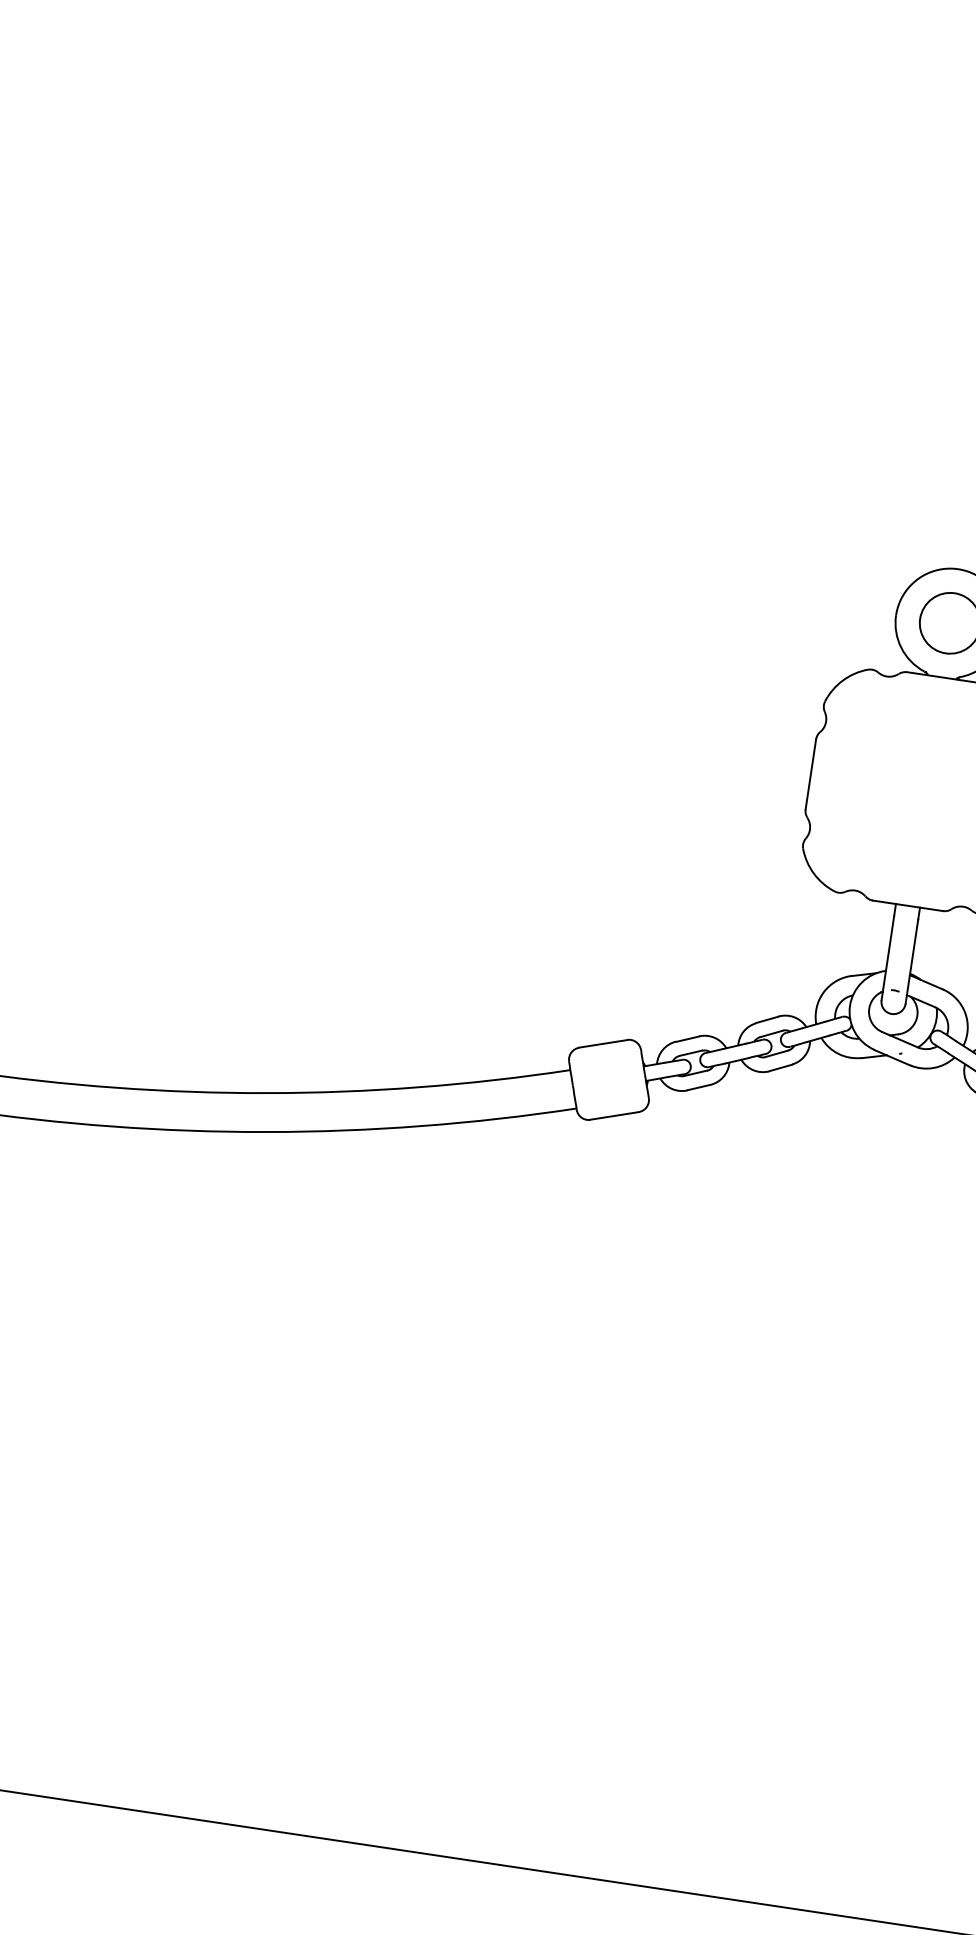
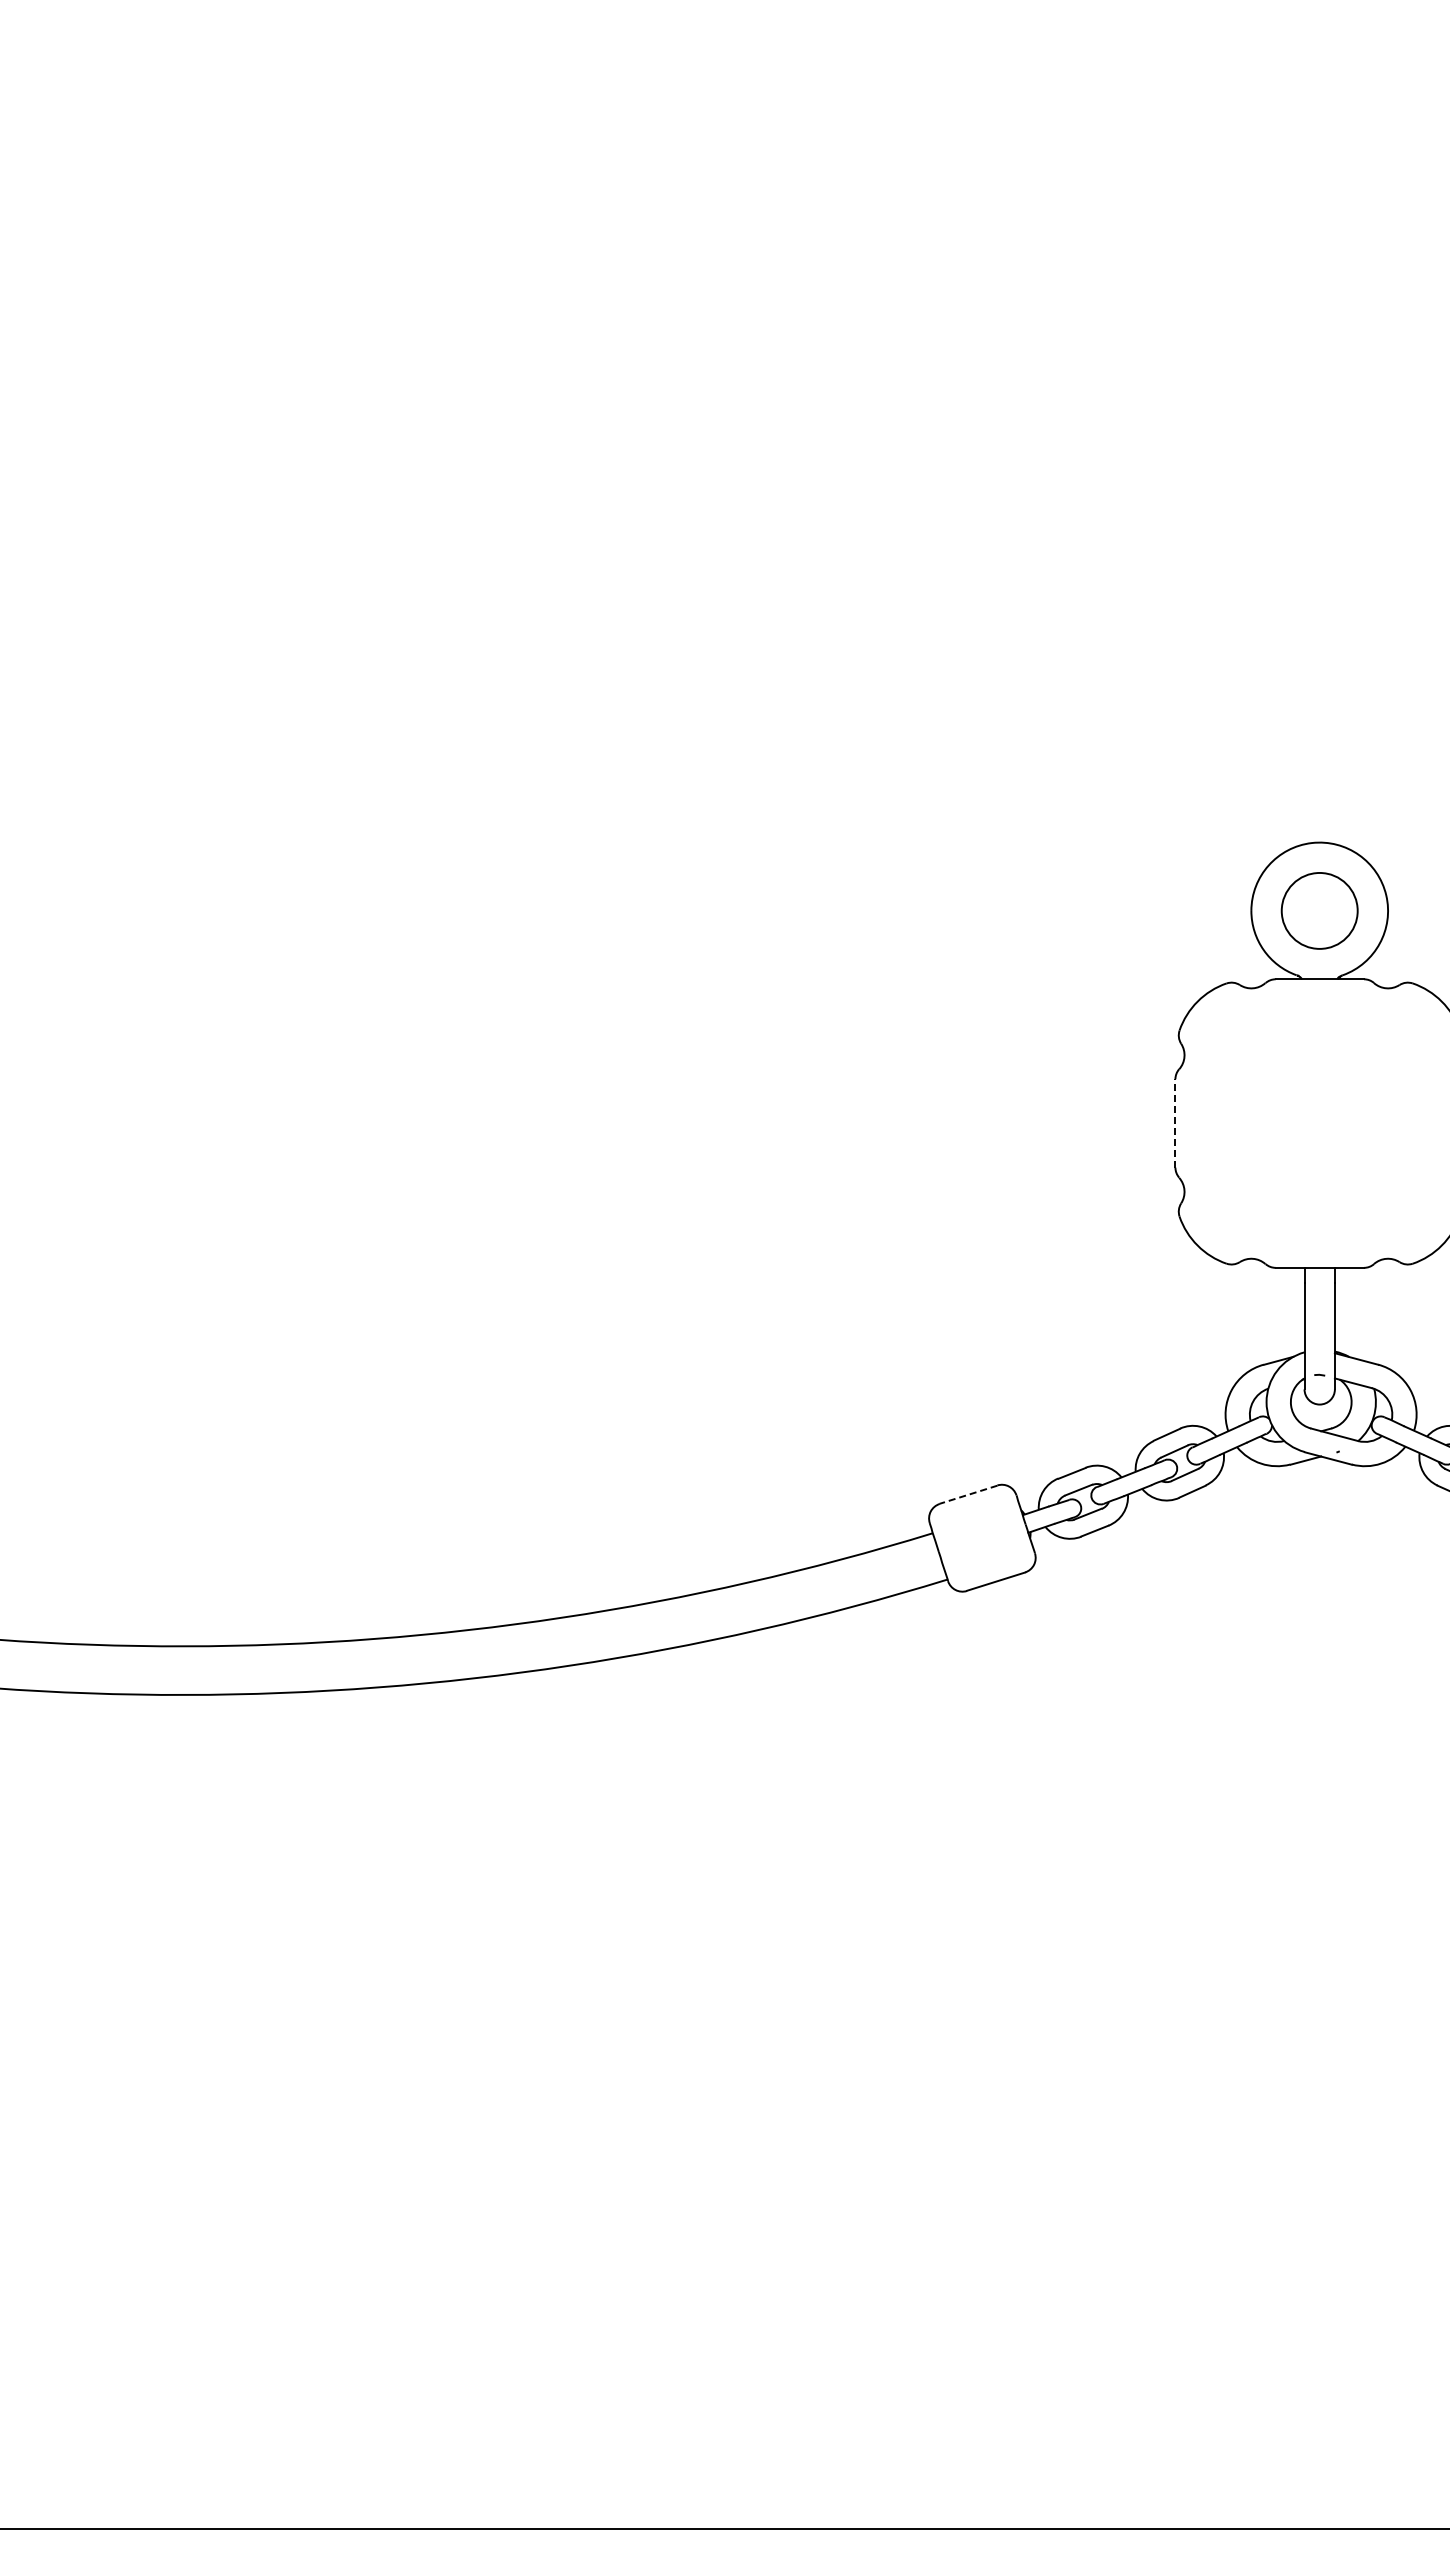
line: (811, 773) -> (1175, 1122), solid -> dashed
line: (602, 1043) -> (967, 1494), solid -> dashed

